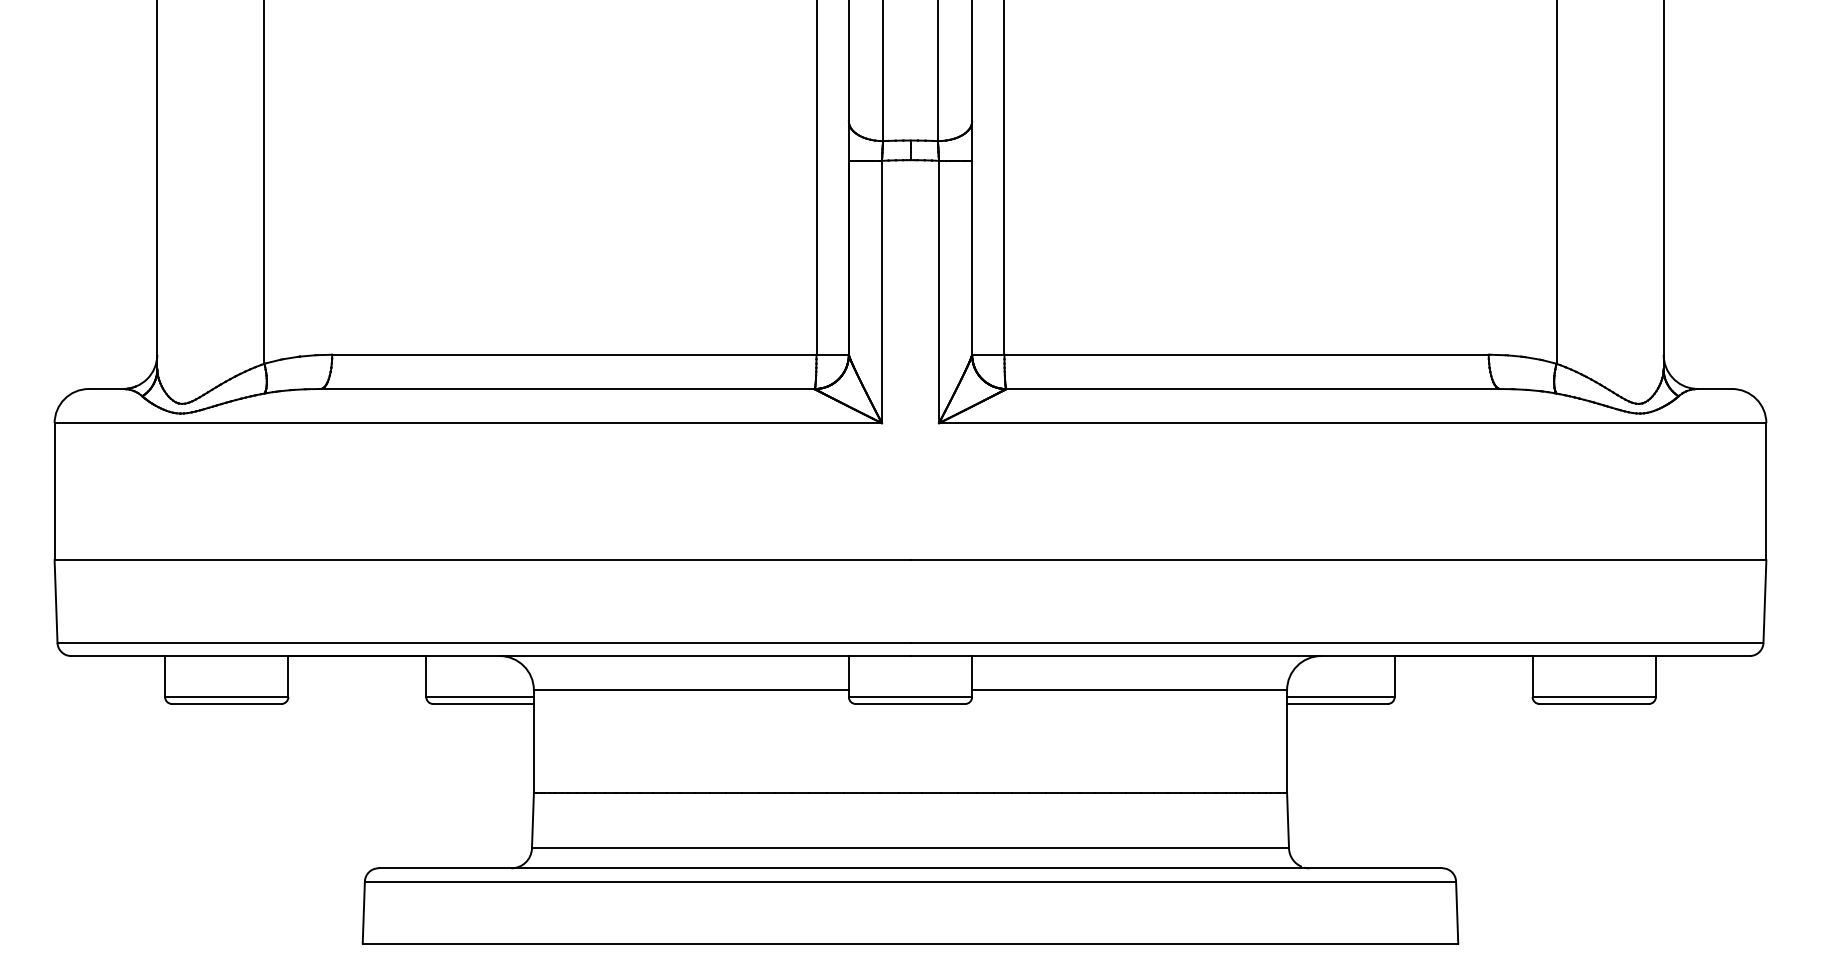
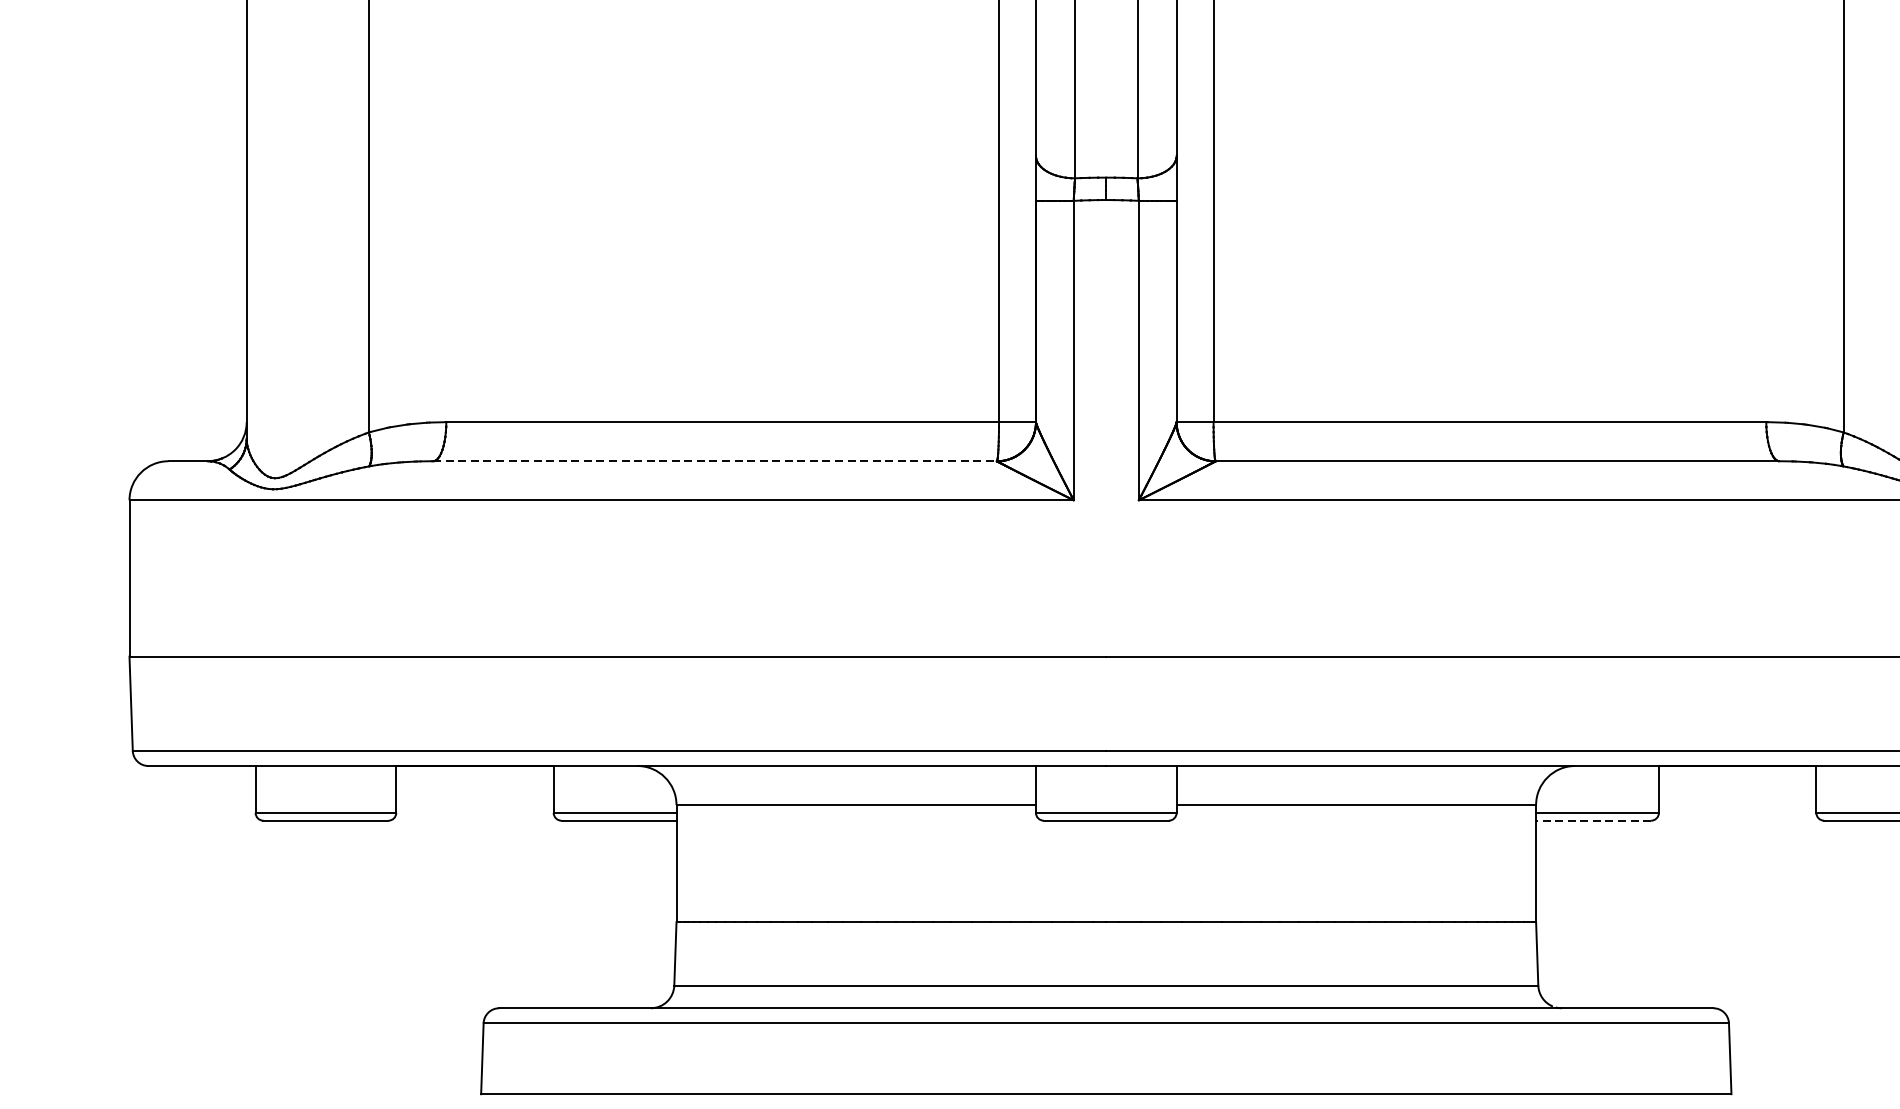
line: (567, 389) -> (714, 461), solid -> dashed
line: (1336, 703) -> (1592, 820), solid -> dashed

